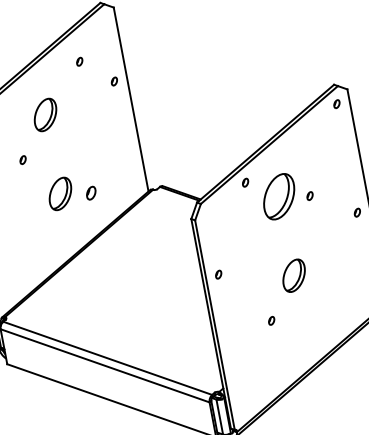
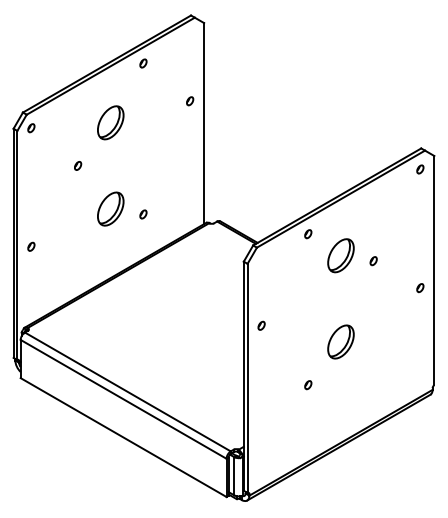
part: (79, 61) -> (143, 63), moved
part: (91, 193) -> (143, 214), size x0.62
part: (278, 196) -> (340, 255), size x0.71

